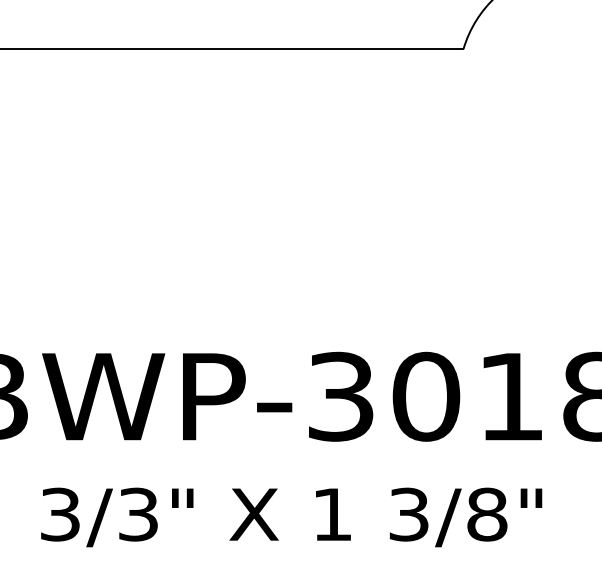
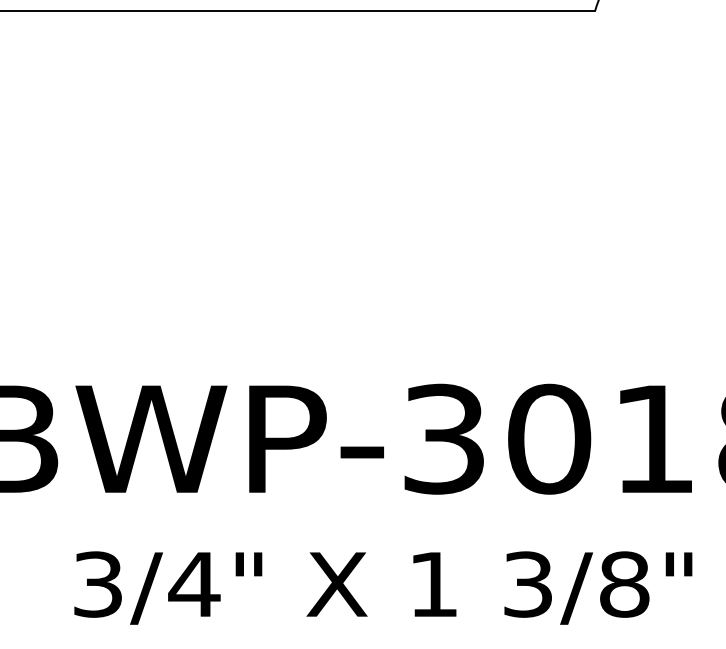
text: (138, 514) -> (194, 584), 3/3" -> 3/4"

